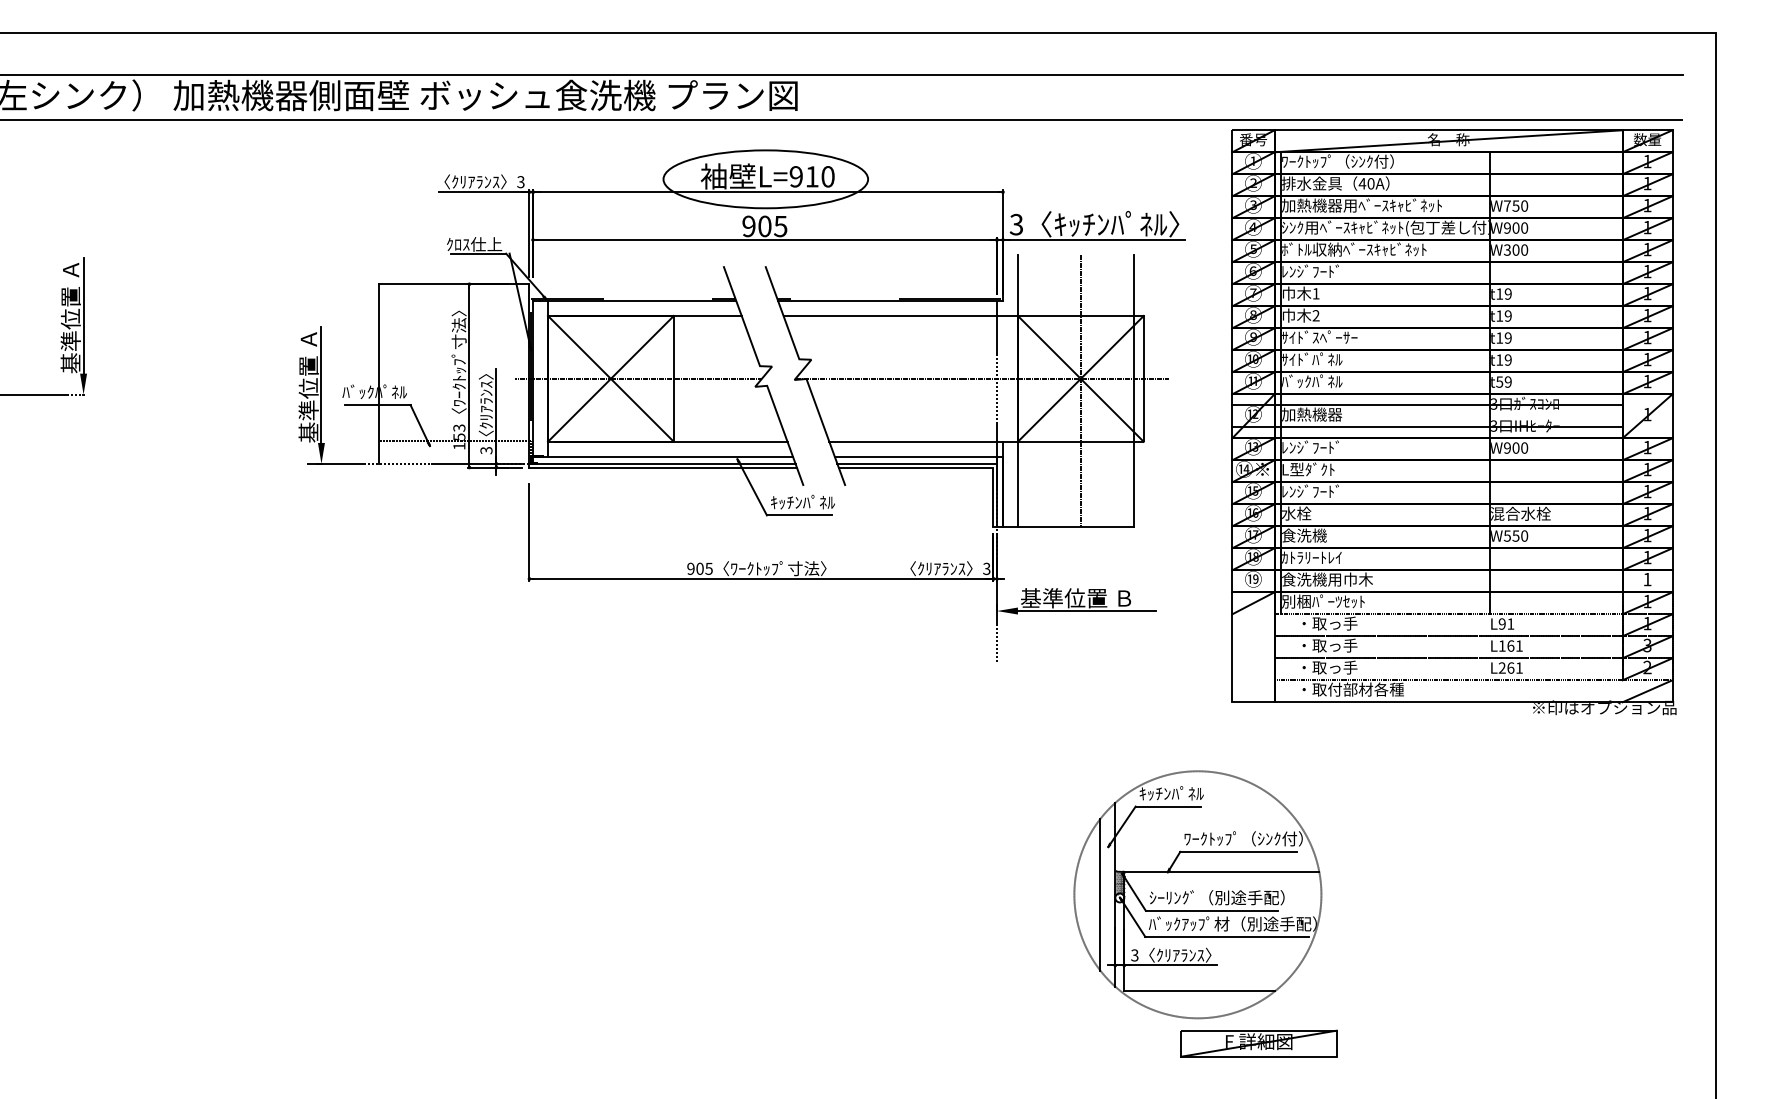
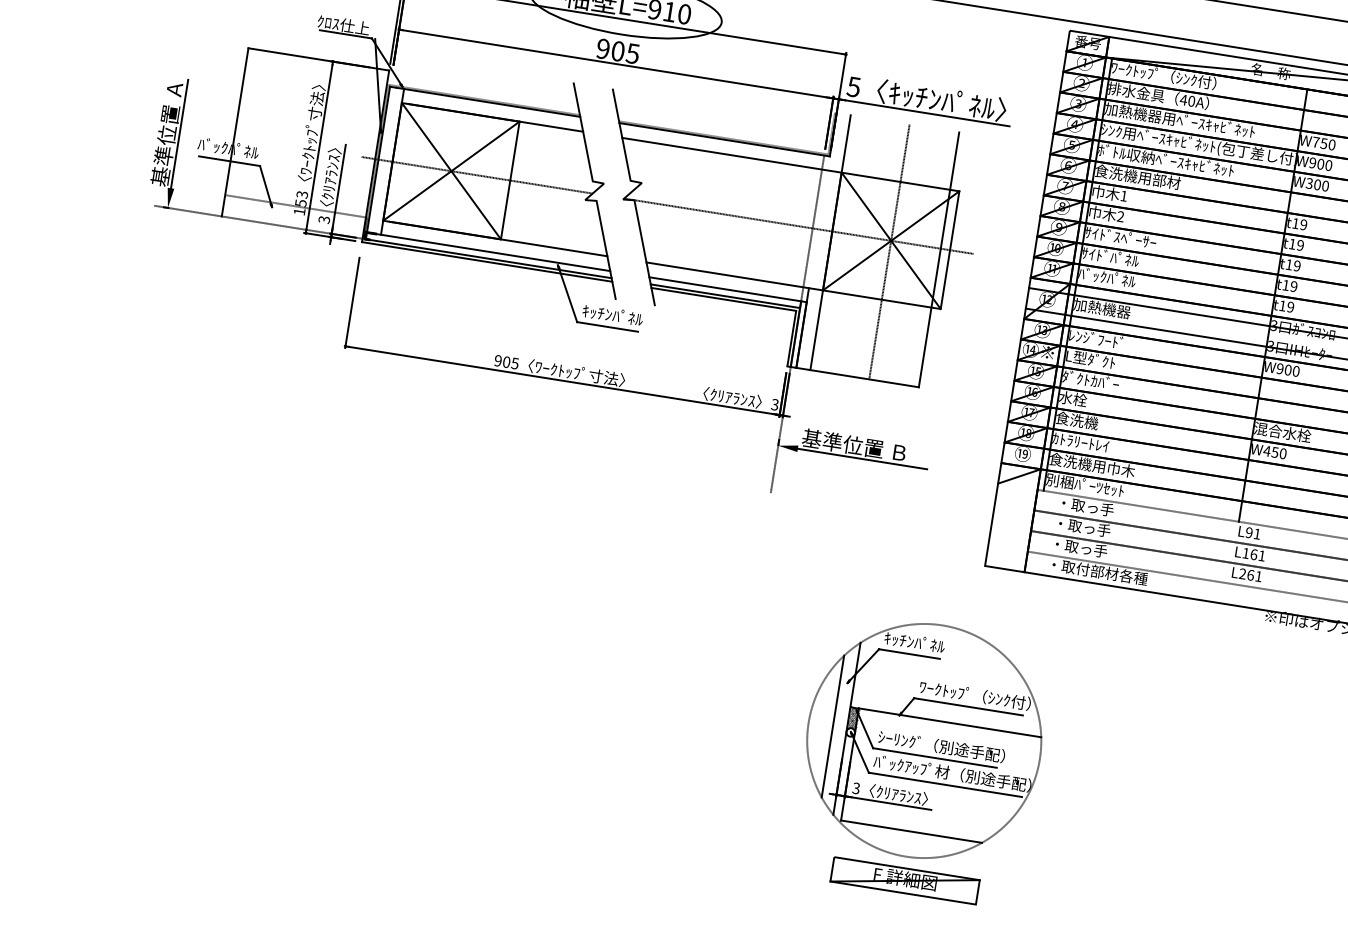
text: (1016, 223) -> (854, 85), 3 -> 5
text: (1327, 271) -> (1137, 176), ﾚﾝｼﾞﾌｰﾄﾞ -> 食洗機用部材
text: (1499, 381) -> (1282, 305), t59 -> t19
text: (1312, 491) -> (1091, 380), ﾚﾝｼﾞﾌｰﾄﾞ -> ﾀﾞｸﾄｶﾊﾞｰ
text: (1507, 535) -> (1267, 450), W550 -> W450
part: (1258, 1043) -> (904, 880), moved

